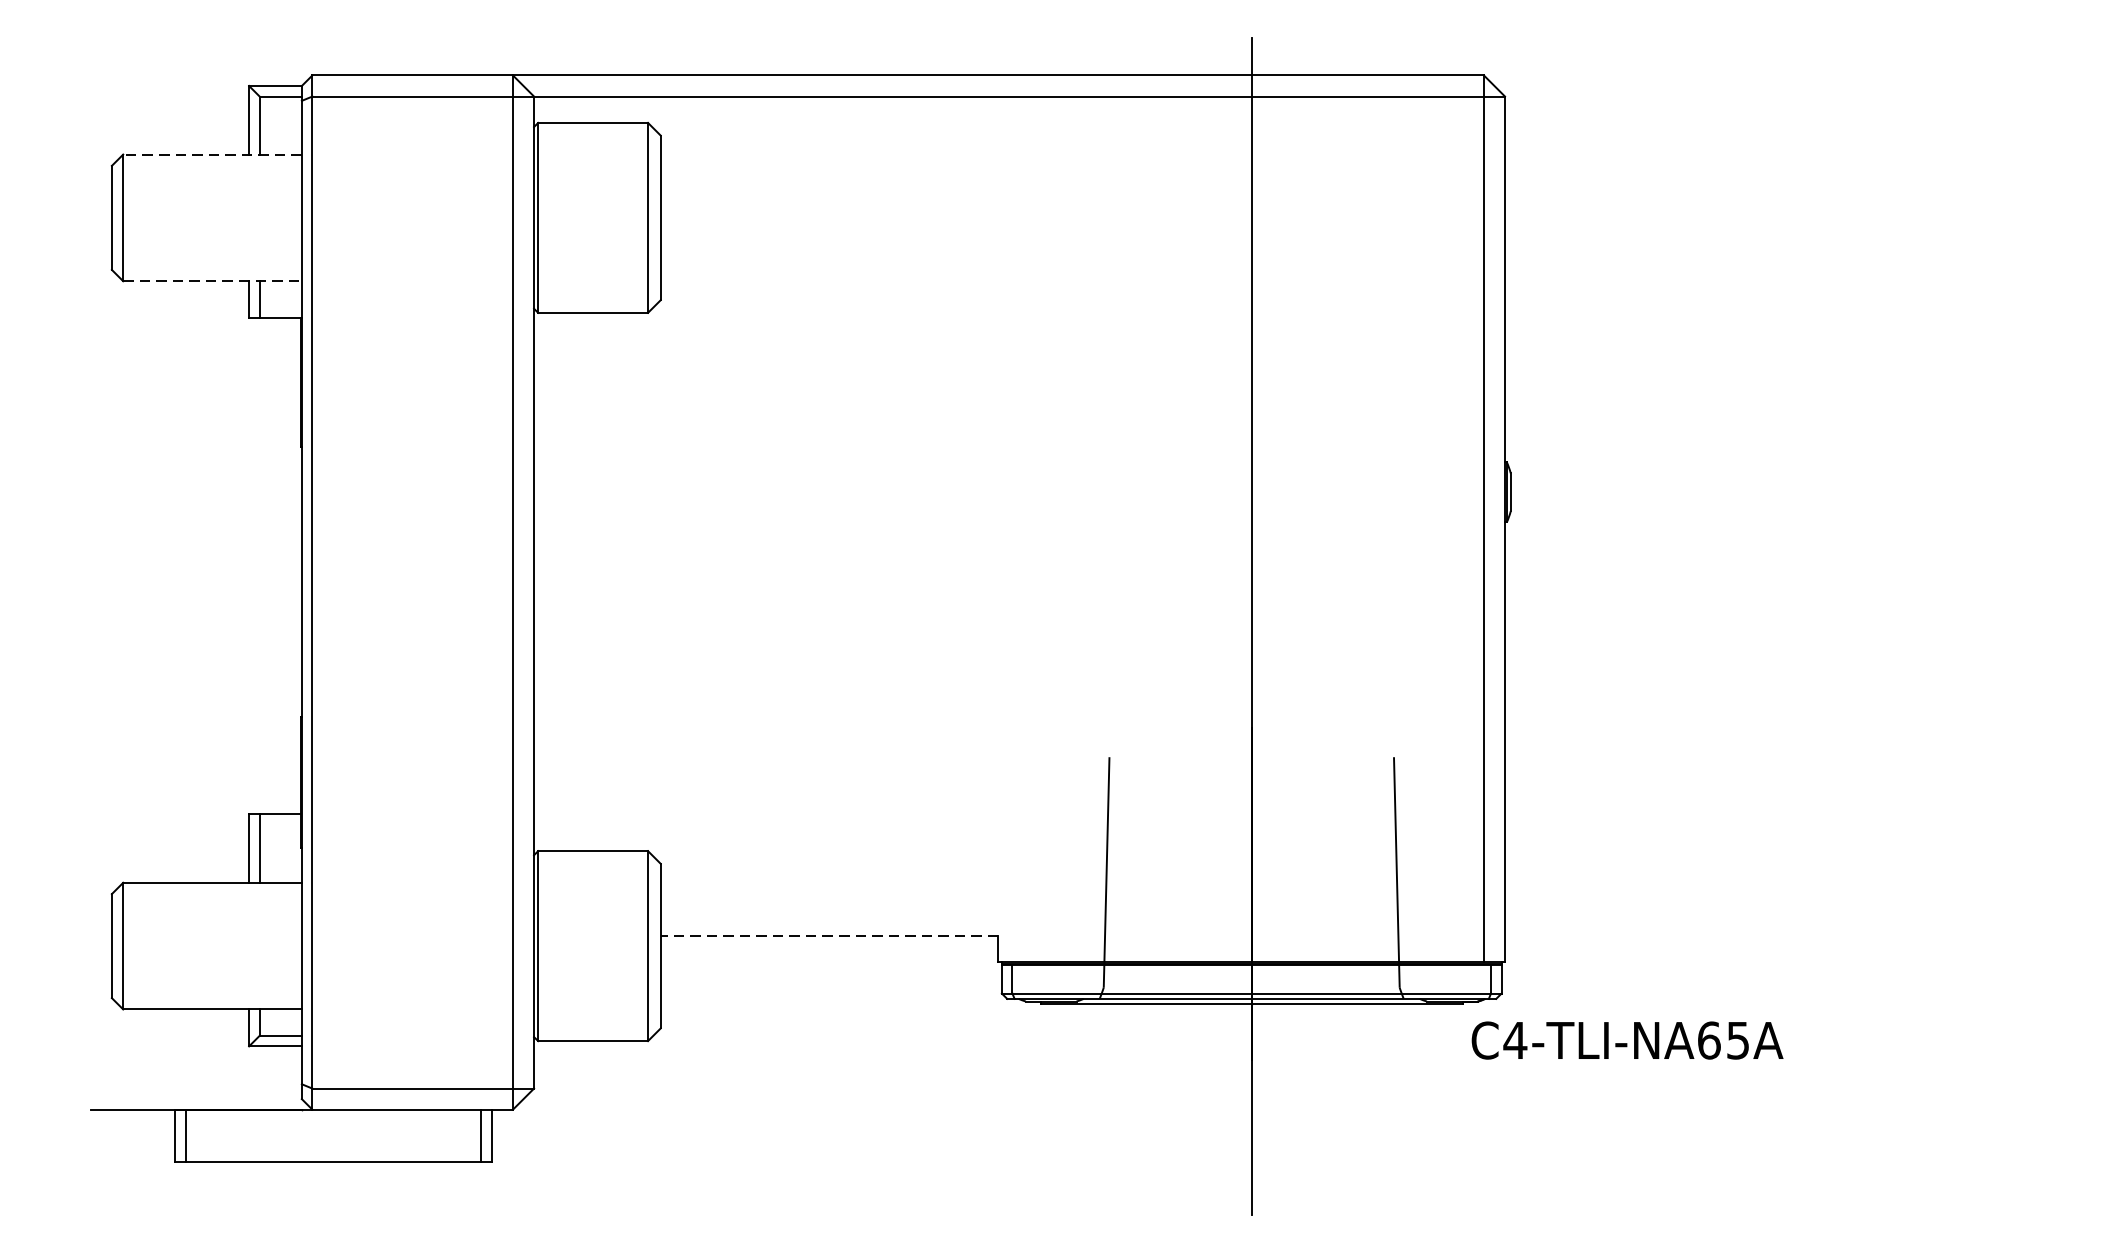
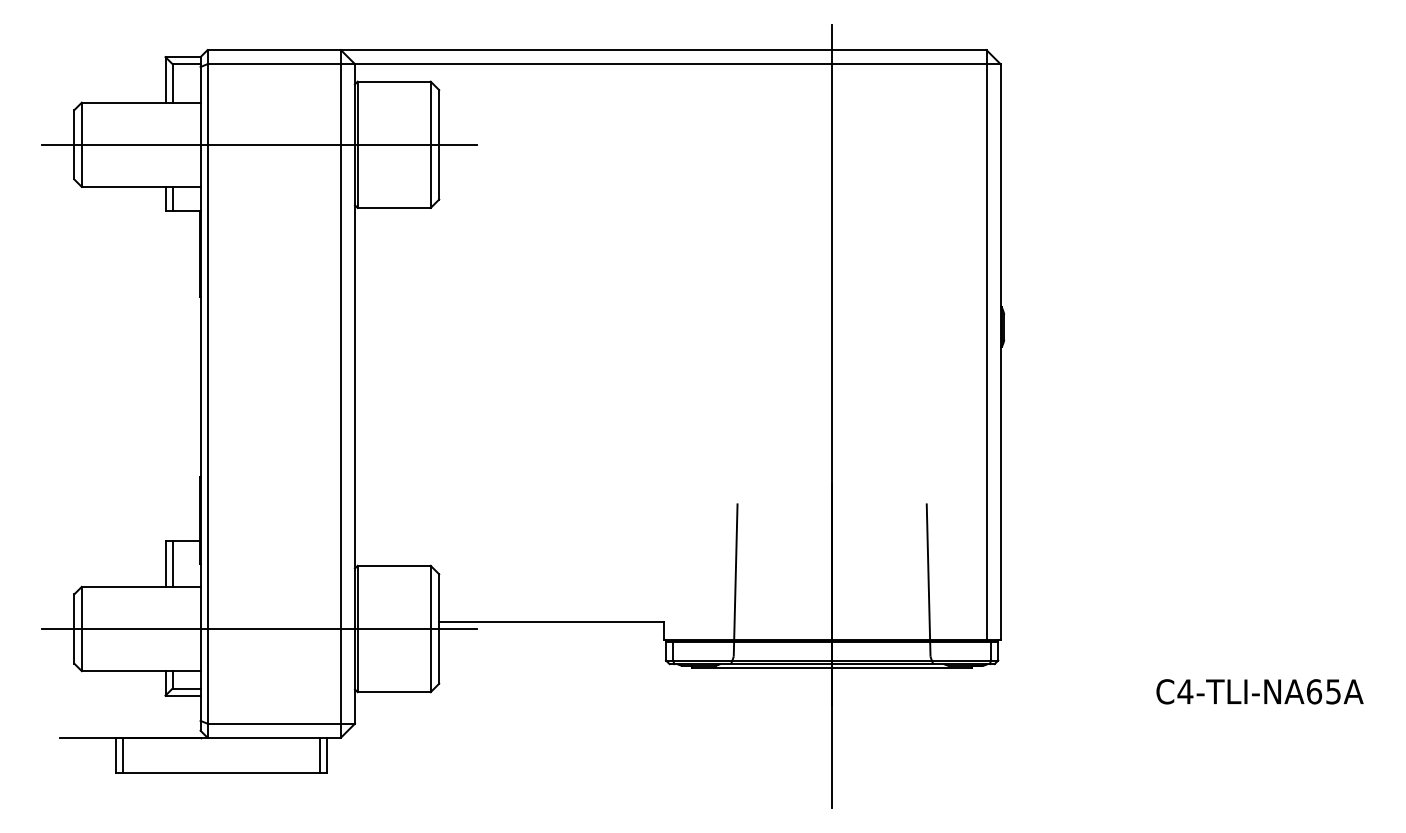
line: (211, 154) -> (140, 102), dashed -> solid
line: (390, 217) -> (259, 144), added
line: (213, 280) -> (141, 186), dashed -> solid
line: (828, 934) -> (550, 621), dashed -> solid
line: (390, 946) -> (259, 629), added
text: (1626, 1040) -> (1259, 691), moved

